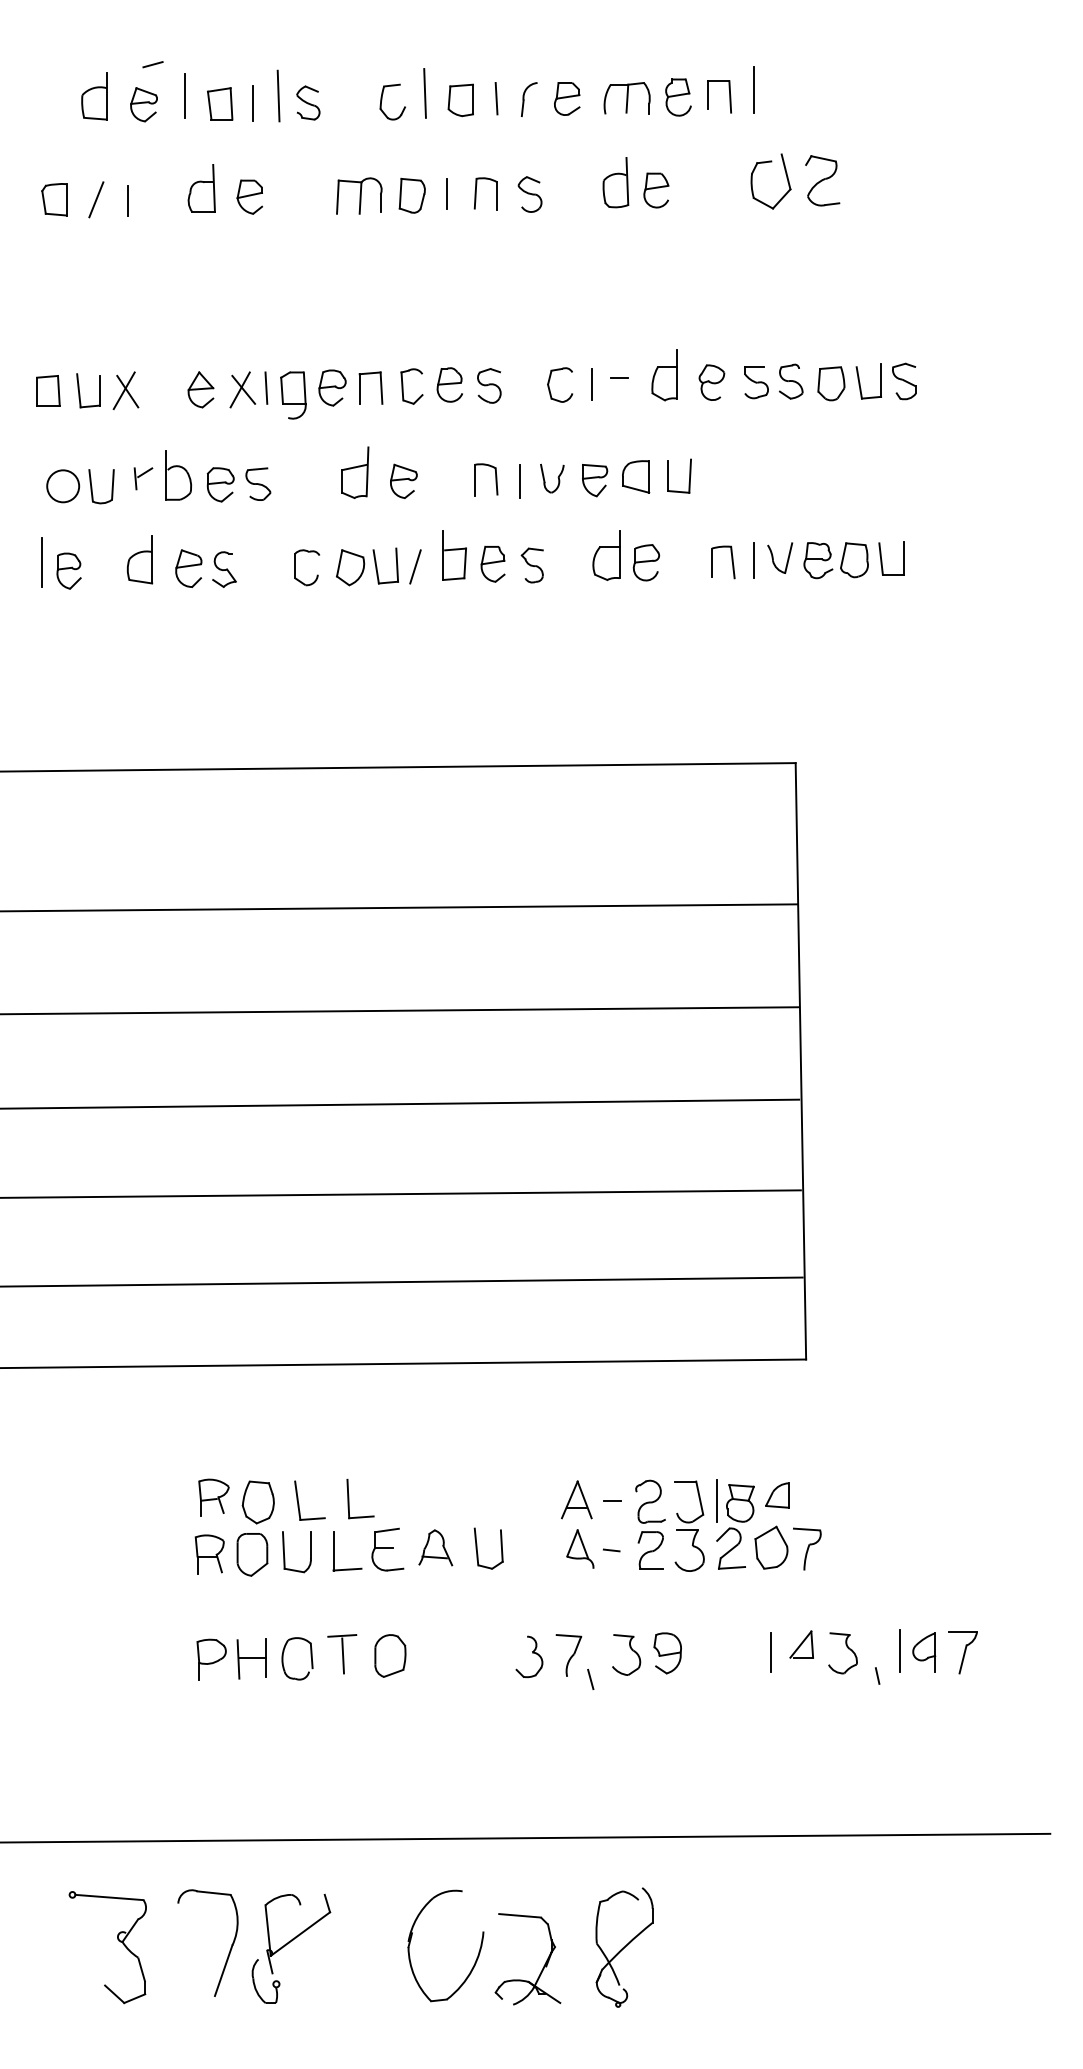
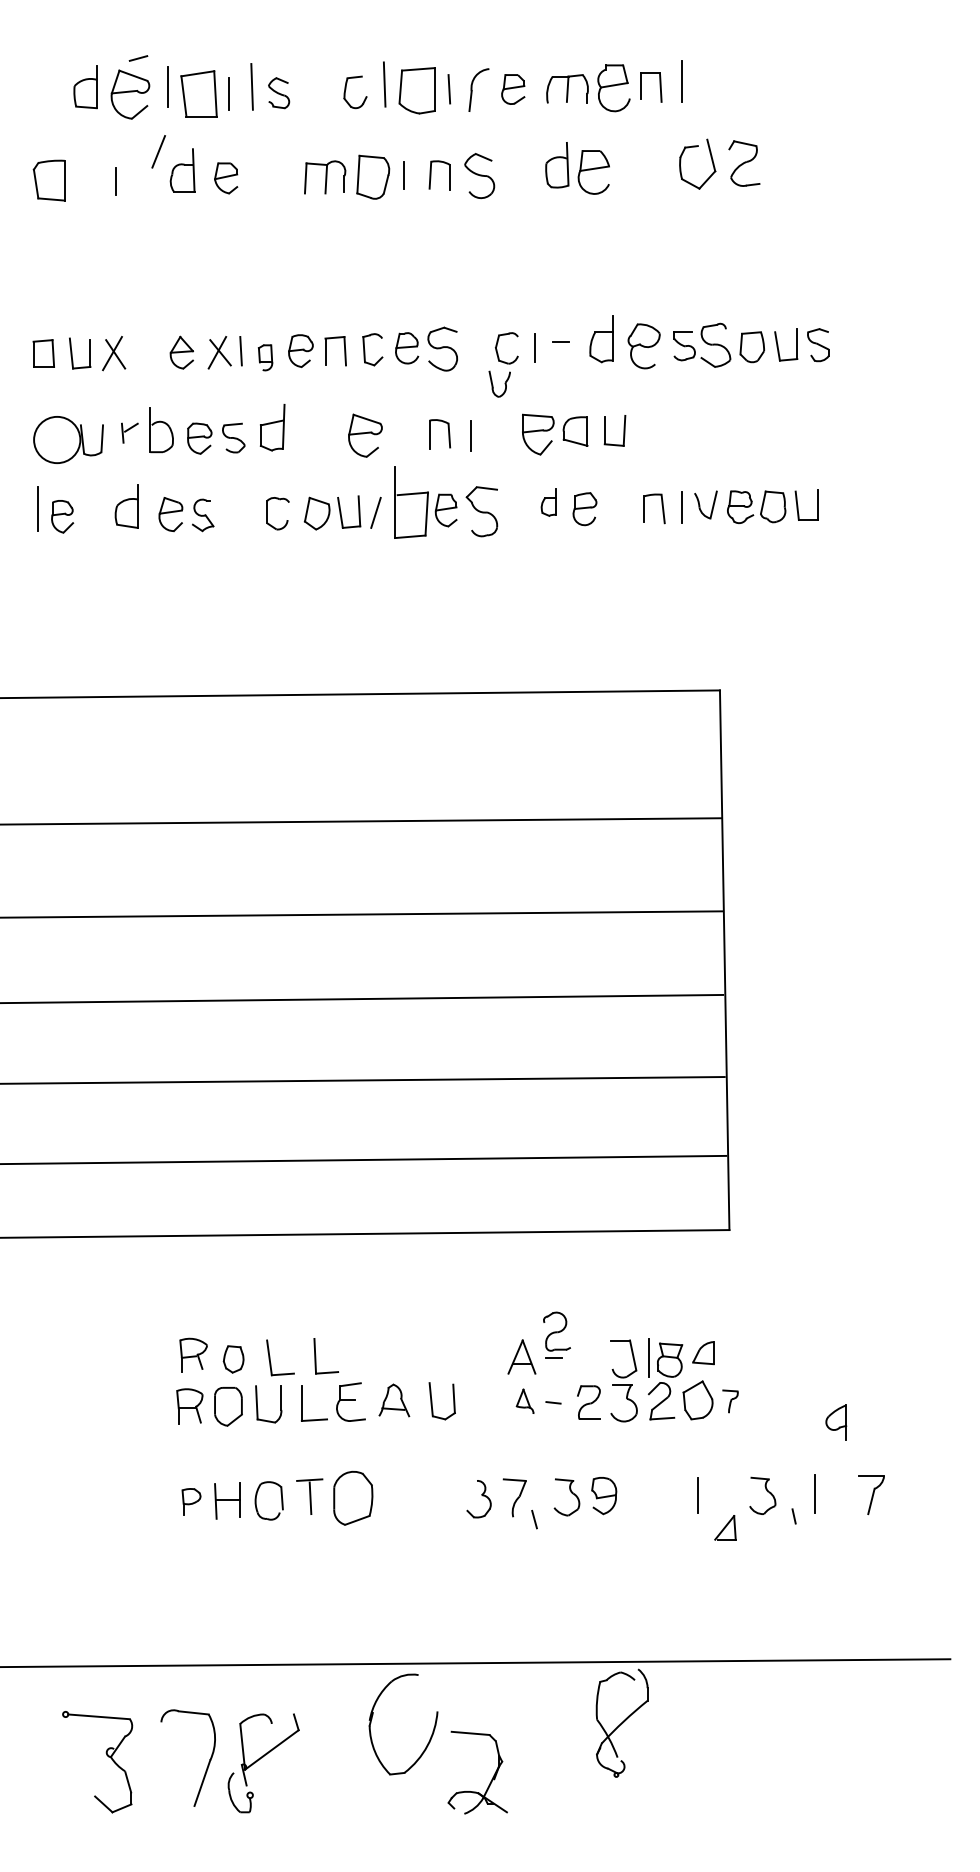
part: (678, 97) -> (613, 88), size x1.4
part: (529, 99) -> (479, 90), size x1.4
part: (460, 100) -> (416, 90), size x1.6
part: (220, 103) -> (199, 93), size x1.6
part: (143, 104) -> (129, 94), size x1.6
part: (656, 190) -> (594, 172), size x1.4
part: (529, 194) -> (479, 175), size x1.4
part: (411, 195) -> (372, 176), size x1.4
part: (54, 199) -> (49, 180), size x1.4
line: (96, 199) -> (158, 151), moved
part: (791, 381) -> (716, 345), size x1.4
part: (711, 382) -> (643, 346), size x1.4
part: (489, 385) -> (442, 348), size x1.4
part: (293, 395) -> (265, 357), size x0.6
part: (355, 472) -> (272, 427), moved
part: (552, 478) -> (499, 384), moved
part: (403, 480) -> (365, 434), size x1.4
part: (595, 480) -> (538, 434), size x1.4
circle: (63, 486) -> (57, 440), size x1.6
part: (454, 555) -> (411, 502), size x1.6
part: (606, 555) -> (548, 502), size x0.6
part: (531, 565) -> (480, 511), size x1.6
part: (650, 1501) -> (556, 1331), moved
part: (257, 1502) -> (233, 1359), size x0.7
part: (580, 1548) -> (525, 1401), size x0.7
part: (807, 1548) -> (730, 1401), size x0.6
part: (801, 1644) -> (725, 1527), moved
part: (924, 1652) -> (836, 1422), moved
part: (390, 1655) -> (353, 1497), size x1.4
part: (211, 1659) -> (191, 1501), size x0.7
part: (624, 1947) -> (622, 1723), moved
part: (476, 1957) -> (431, 1734), moved

